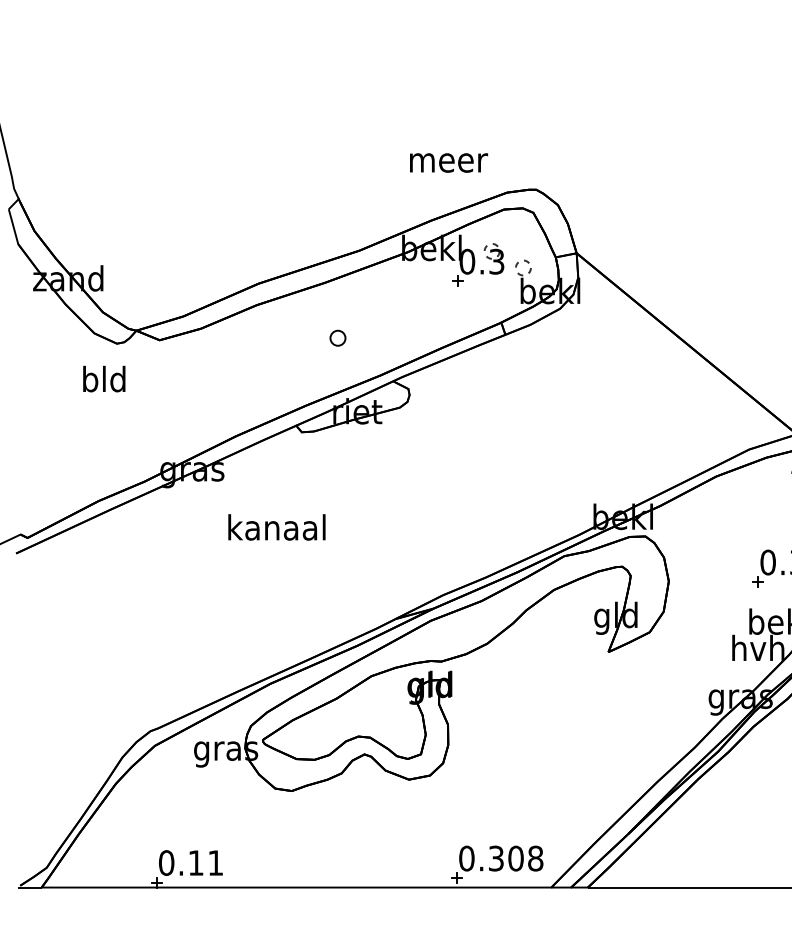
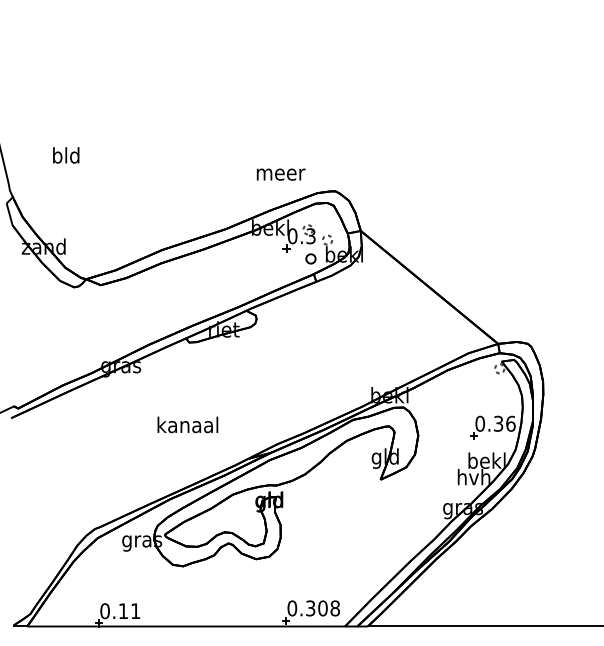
part: (337, 337) -> (310, 258), moved
text: (104, 379) -> (66, 155), moved
text: (276, 526) -> (187, 424), moved

